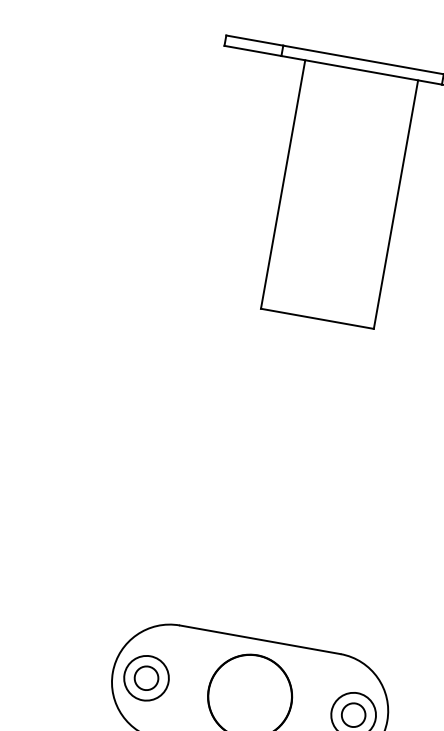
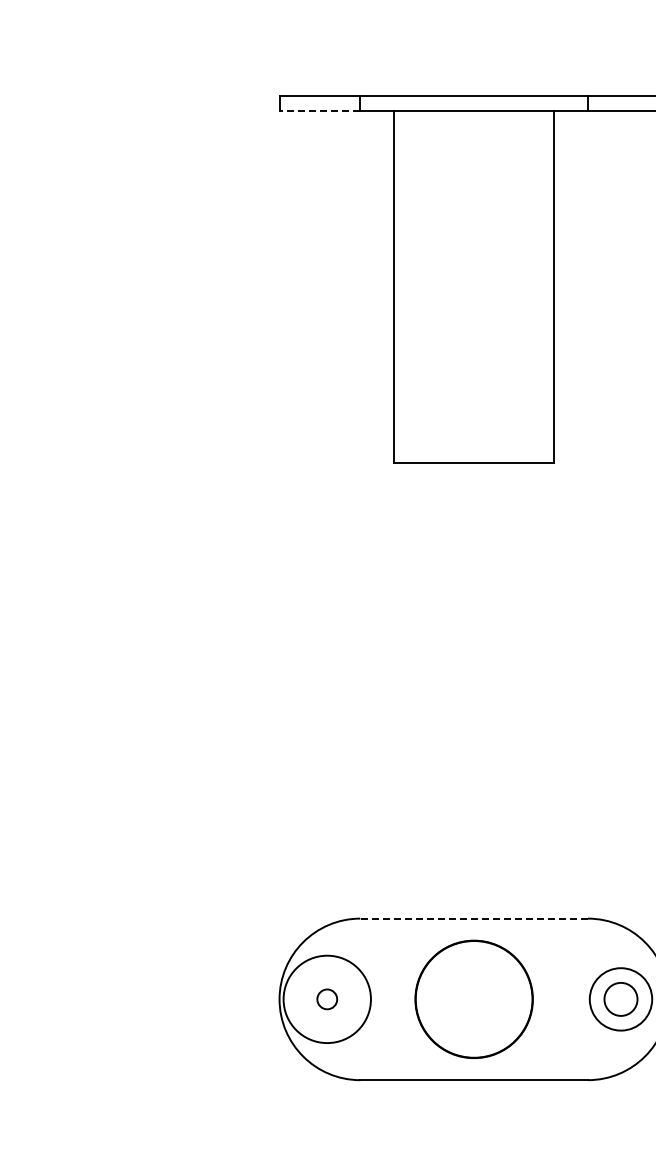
line: (252, 50) -> (319, 110), solid -> dashed
line: (260, 639) -> (474, 918), solid -> dashed
circle: (146, 677) -> (326, 998), size x0.6
circle: (146, 678) -> (327, 999), size x1.4

